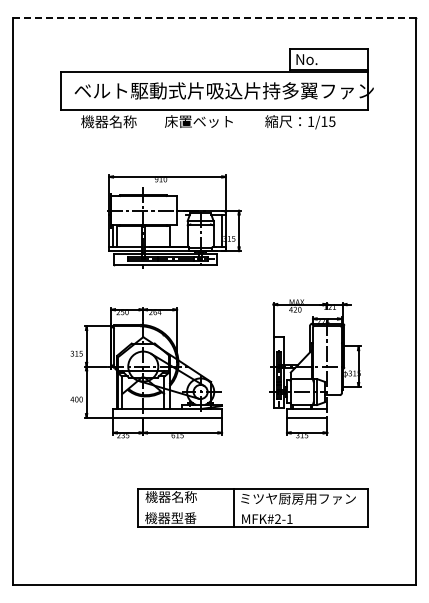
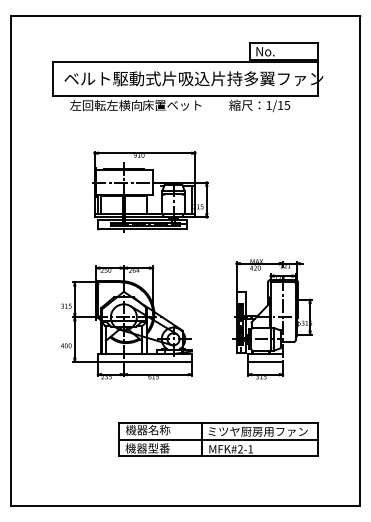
line: (214, 18) -> (185, 16), dashed -> solid
text: (122, 121) -> (105, 105), 機器名称 -> 左回転左横向
line: (252, 508) -> (218, 440), added

